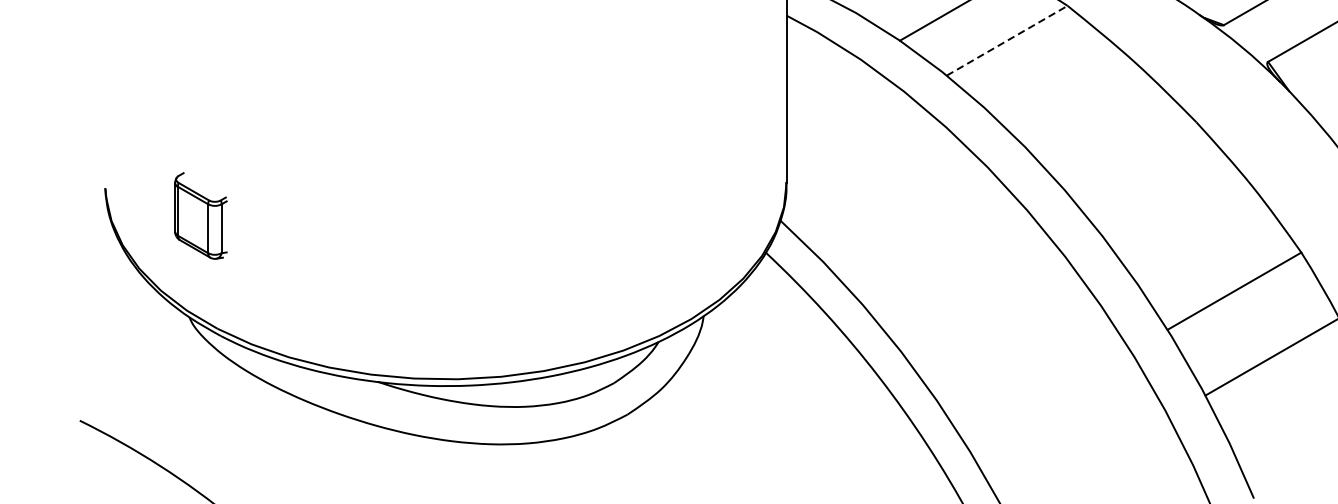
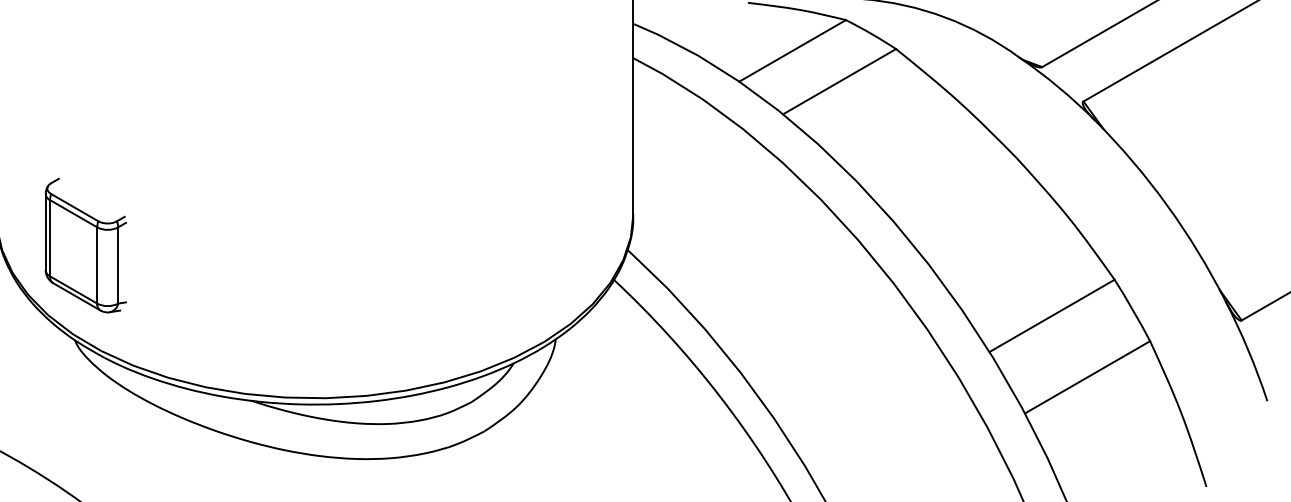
line: (1008, 40) -> (840, 81), dashed -> solid
part: (200, 215) -> (85, 245), size x1.67

